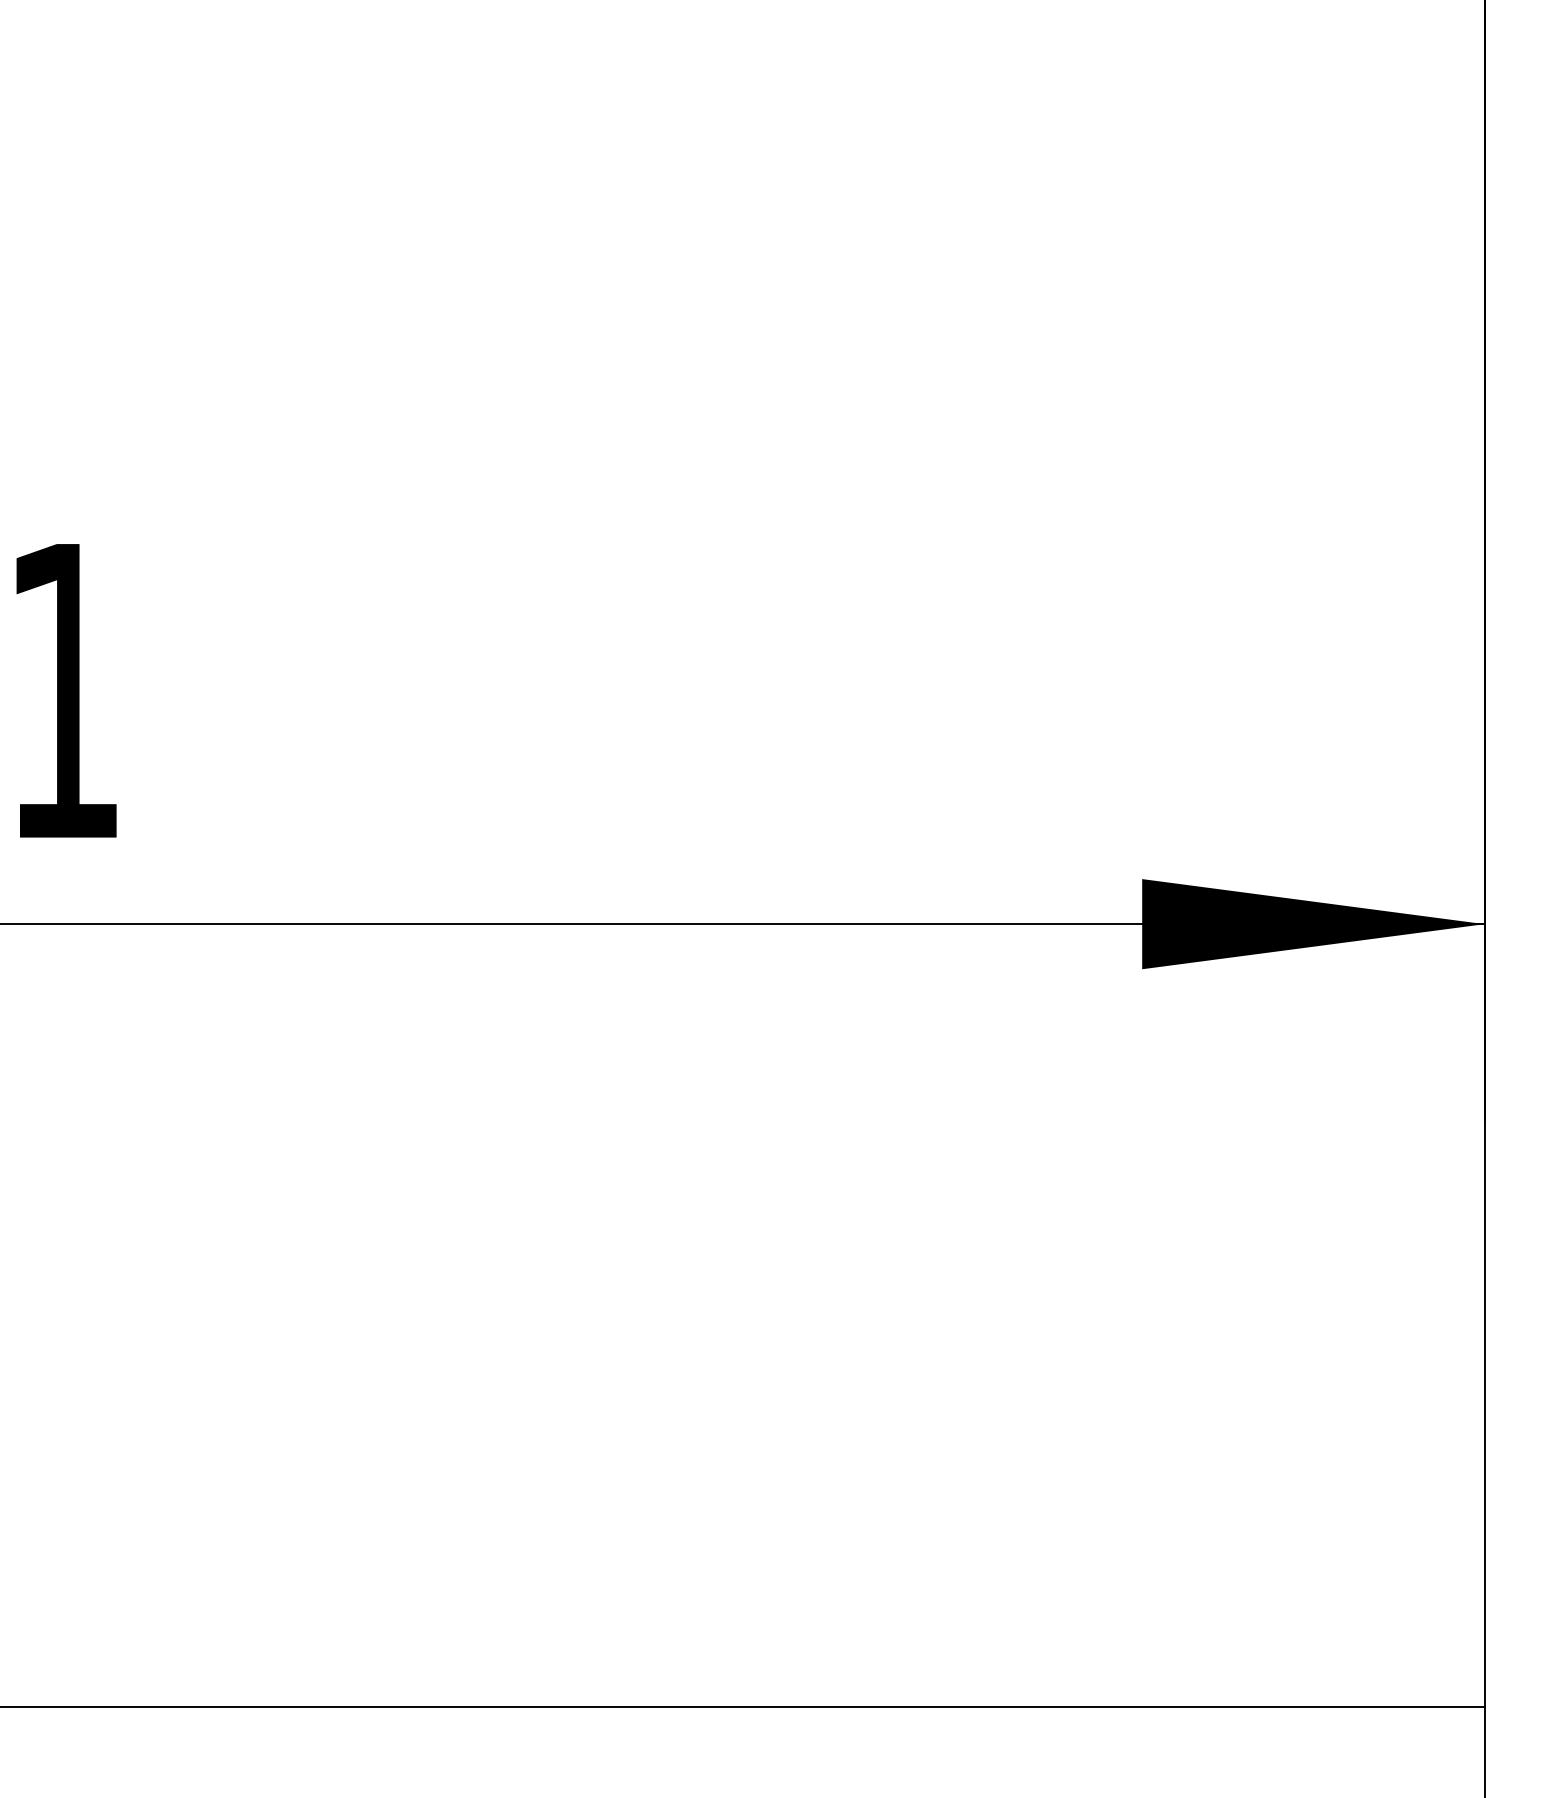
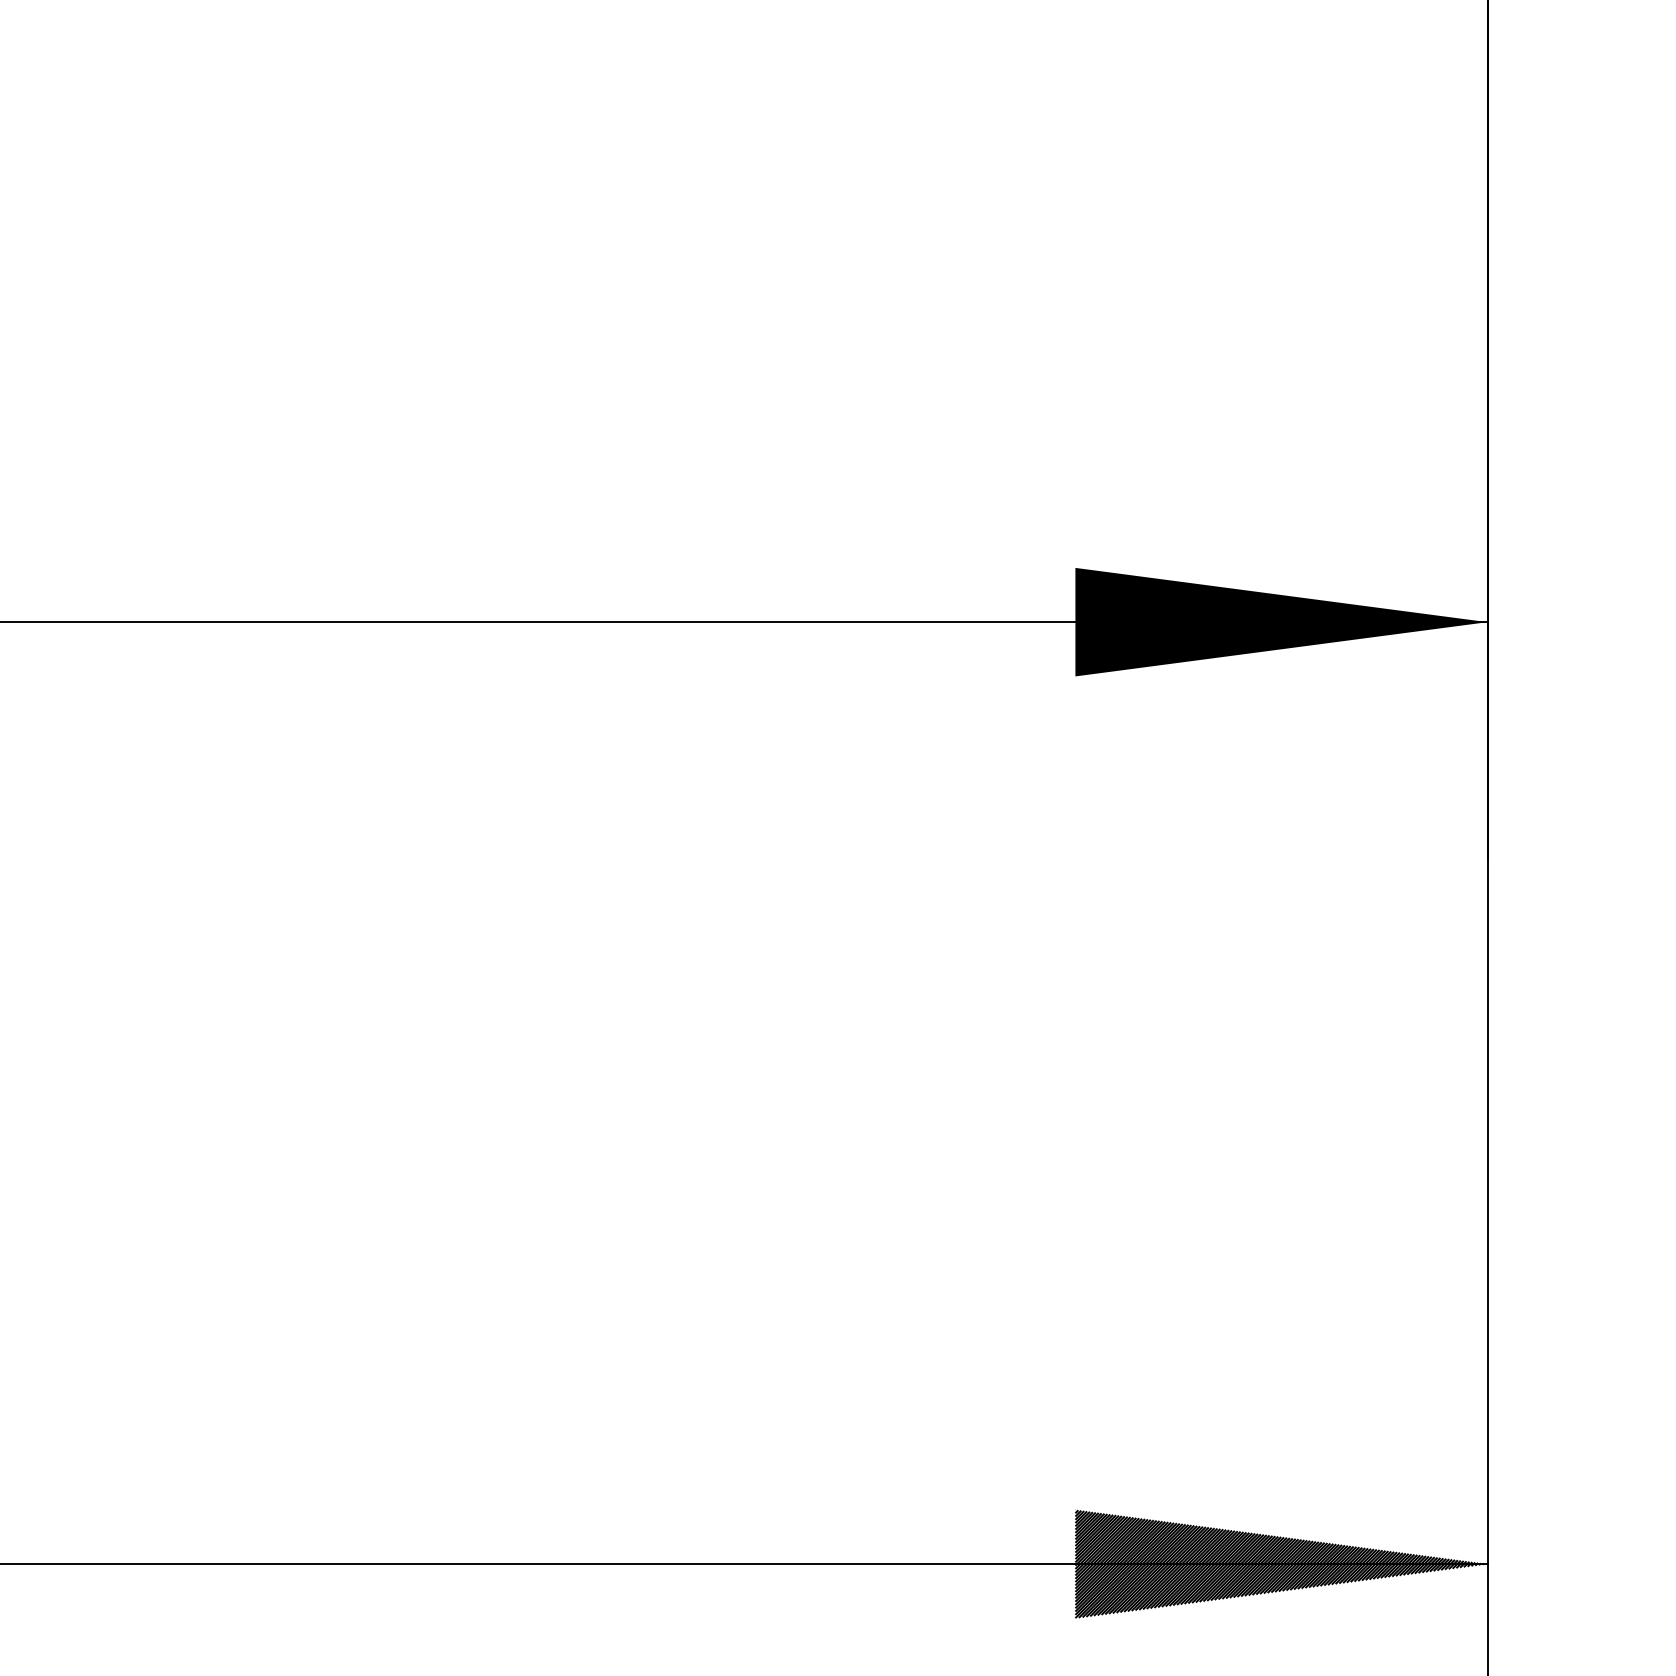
hatch: (1313, 1706) -> (1281, 1563), added

